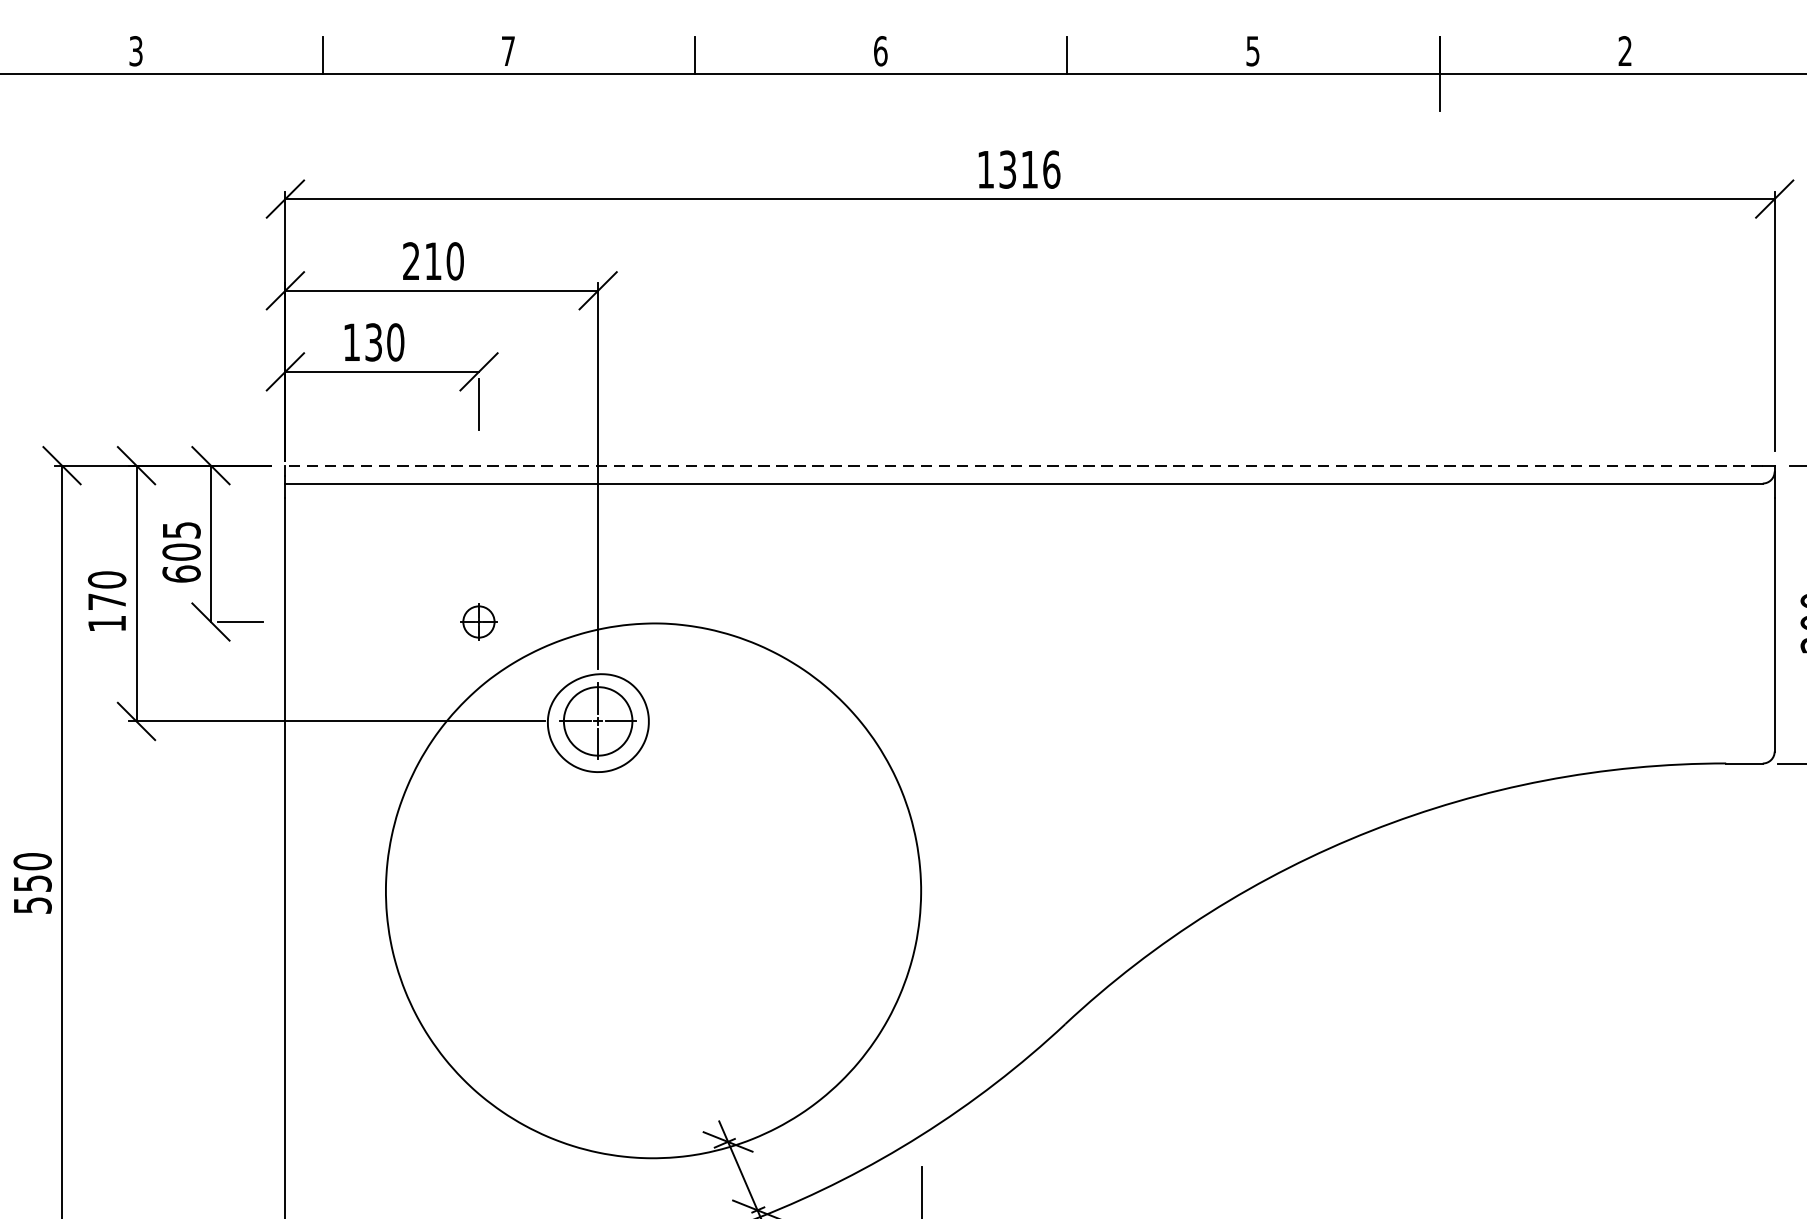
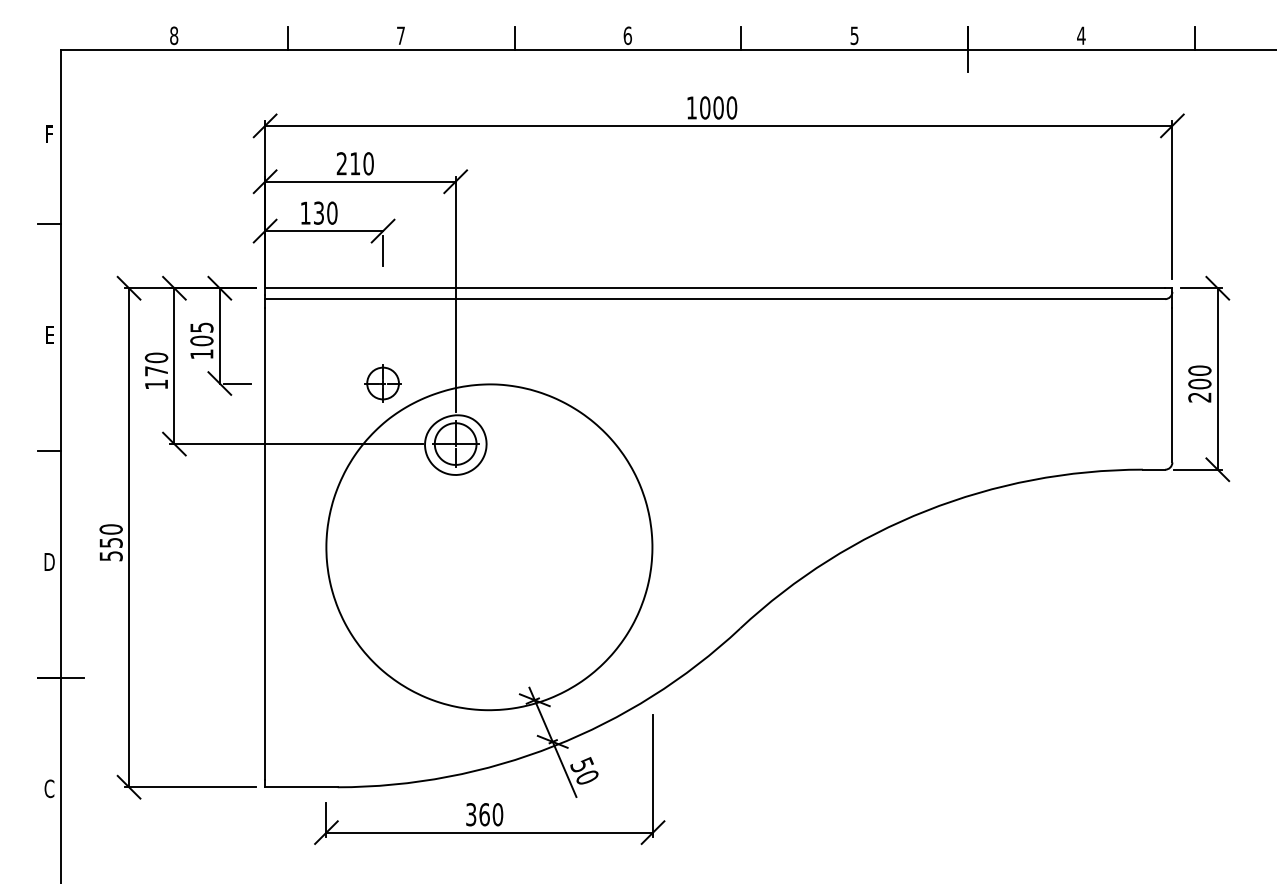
text: (136, 50) -> (174, 35), 3 -> 8
text: (1625, 50) -> (1081, 35), 2 -> 4
text: (1029, 168) -> (718, 107), 1316 -> 1000
line: (1024, 466) -> (715, 288), dashed -> solid
text: (180, 574) -> (201, 354), 605 -> 105
part: (478, 621) -> (382, 383), size x1.67

